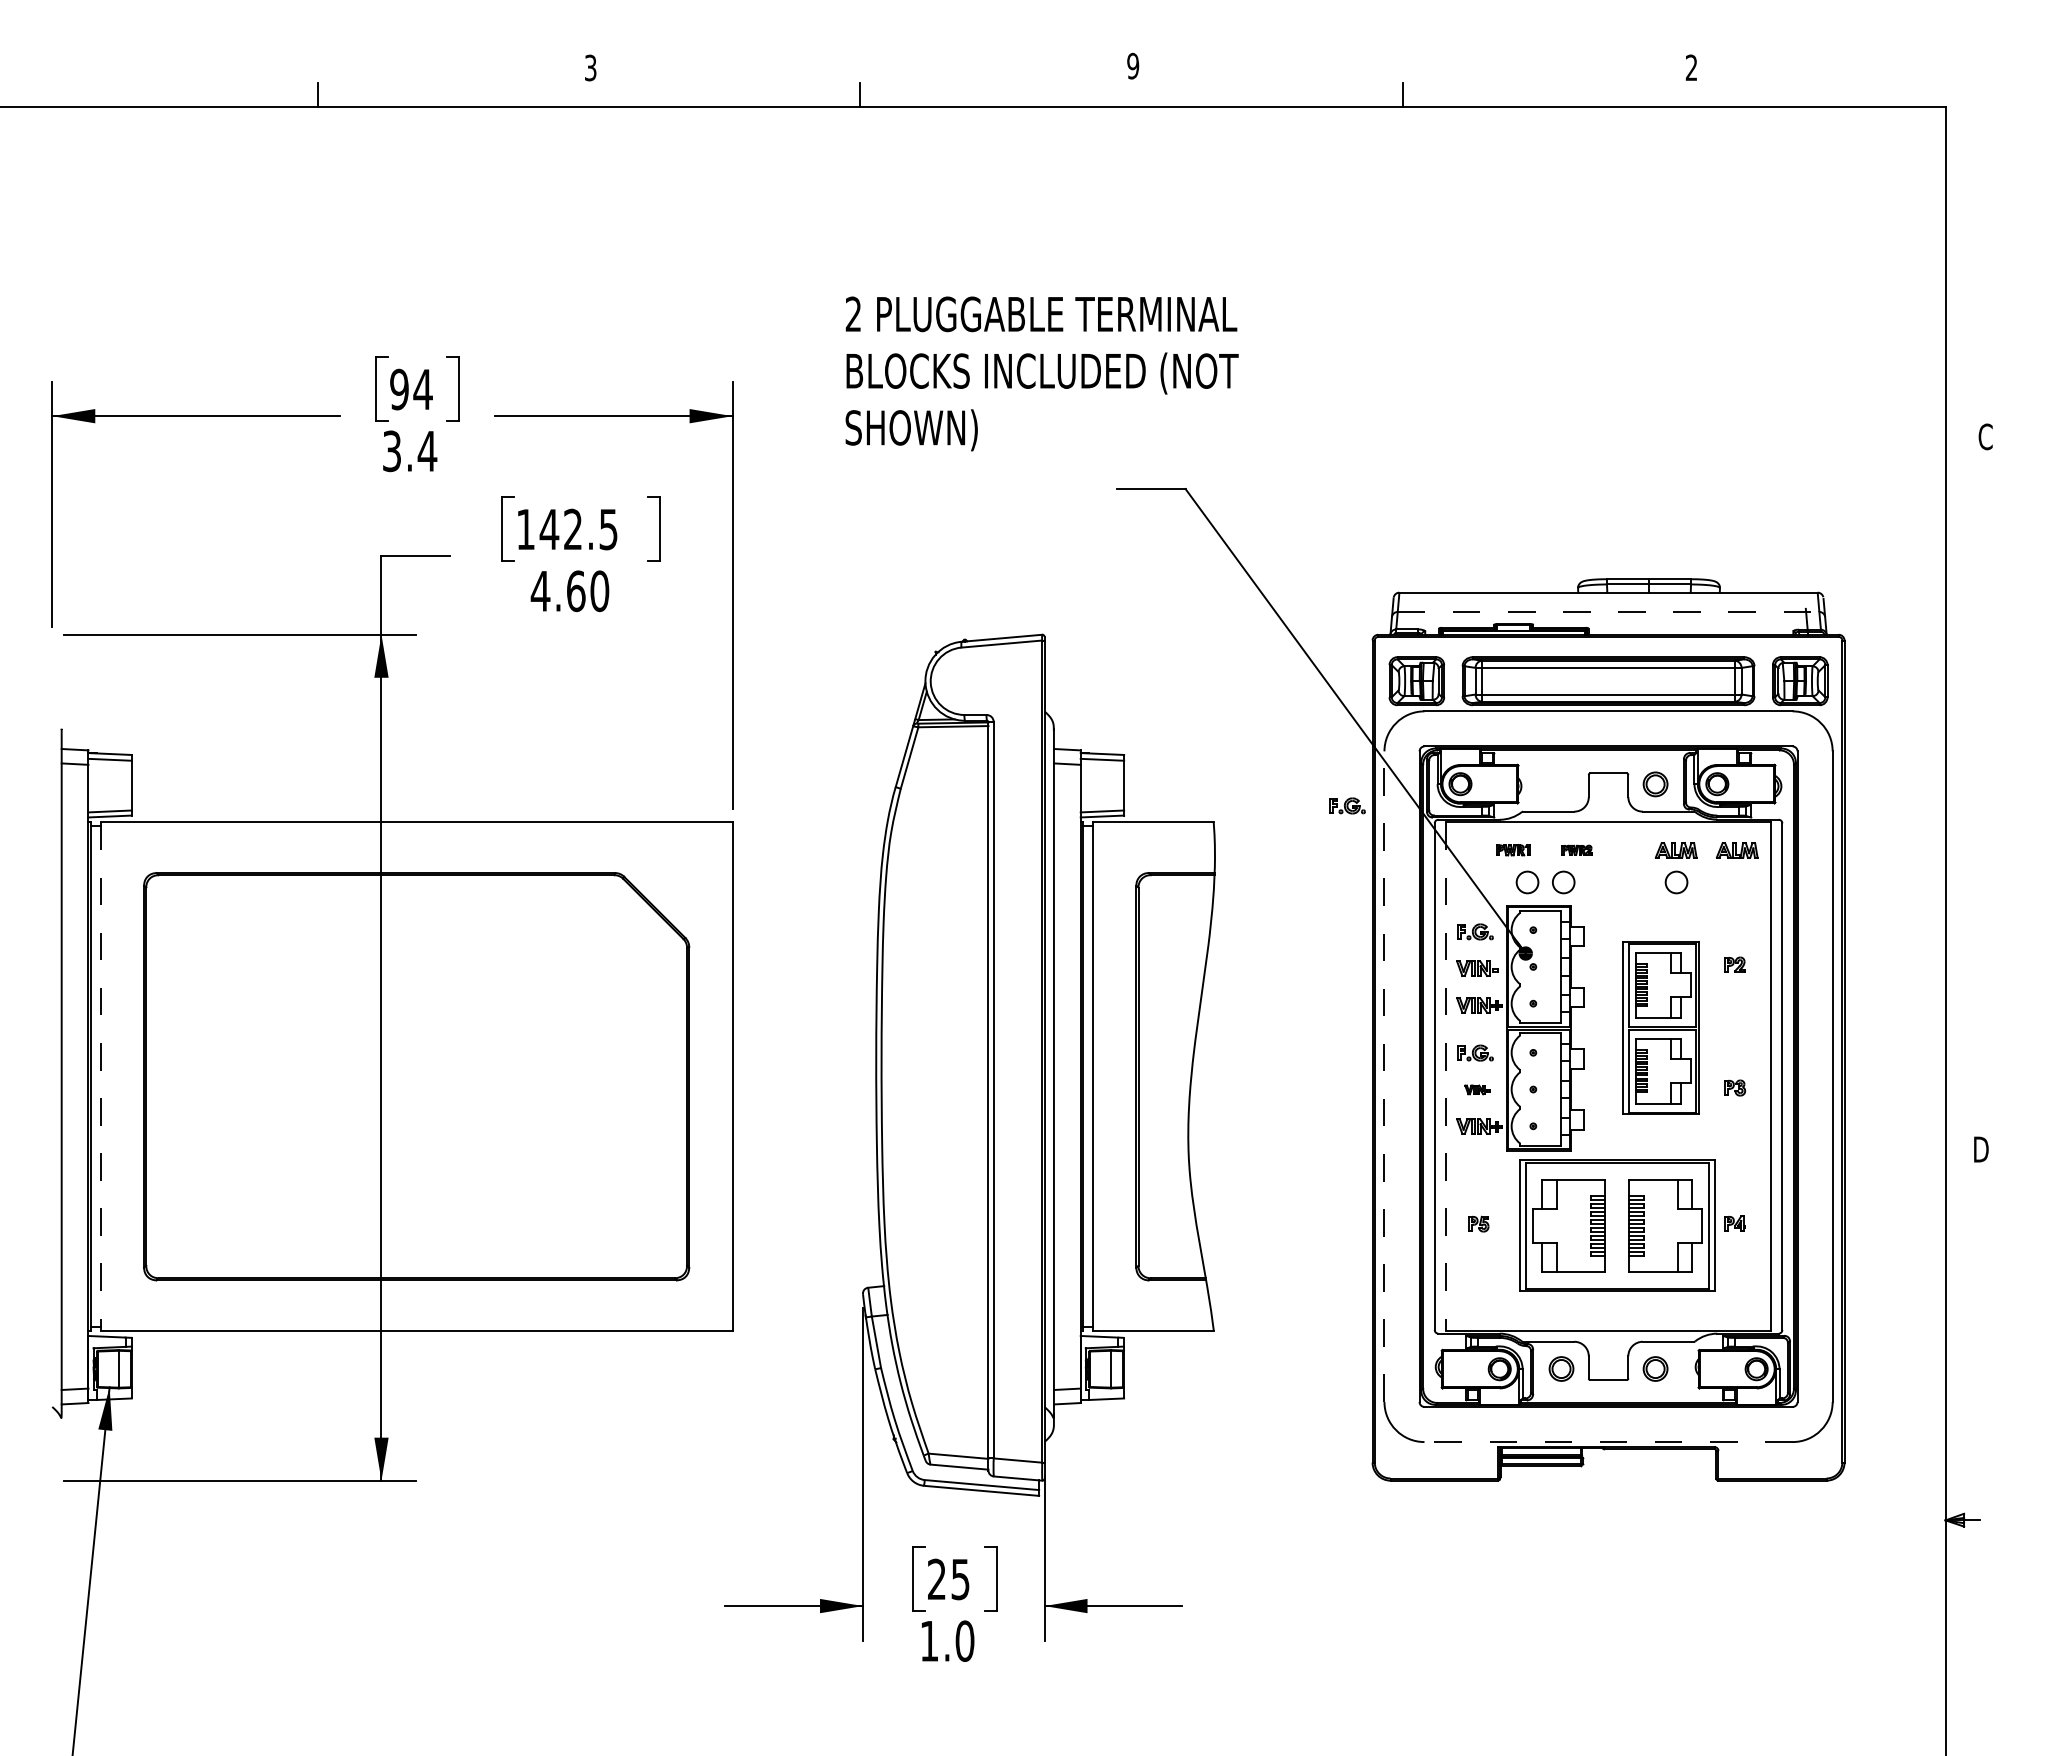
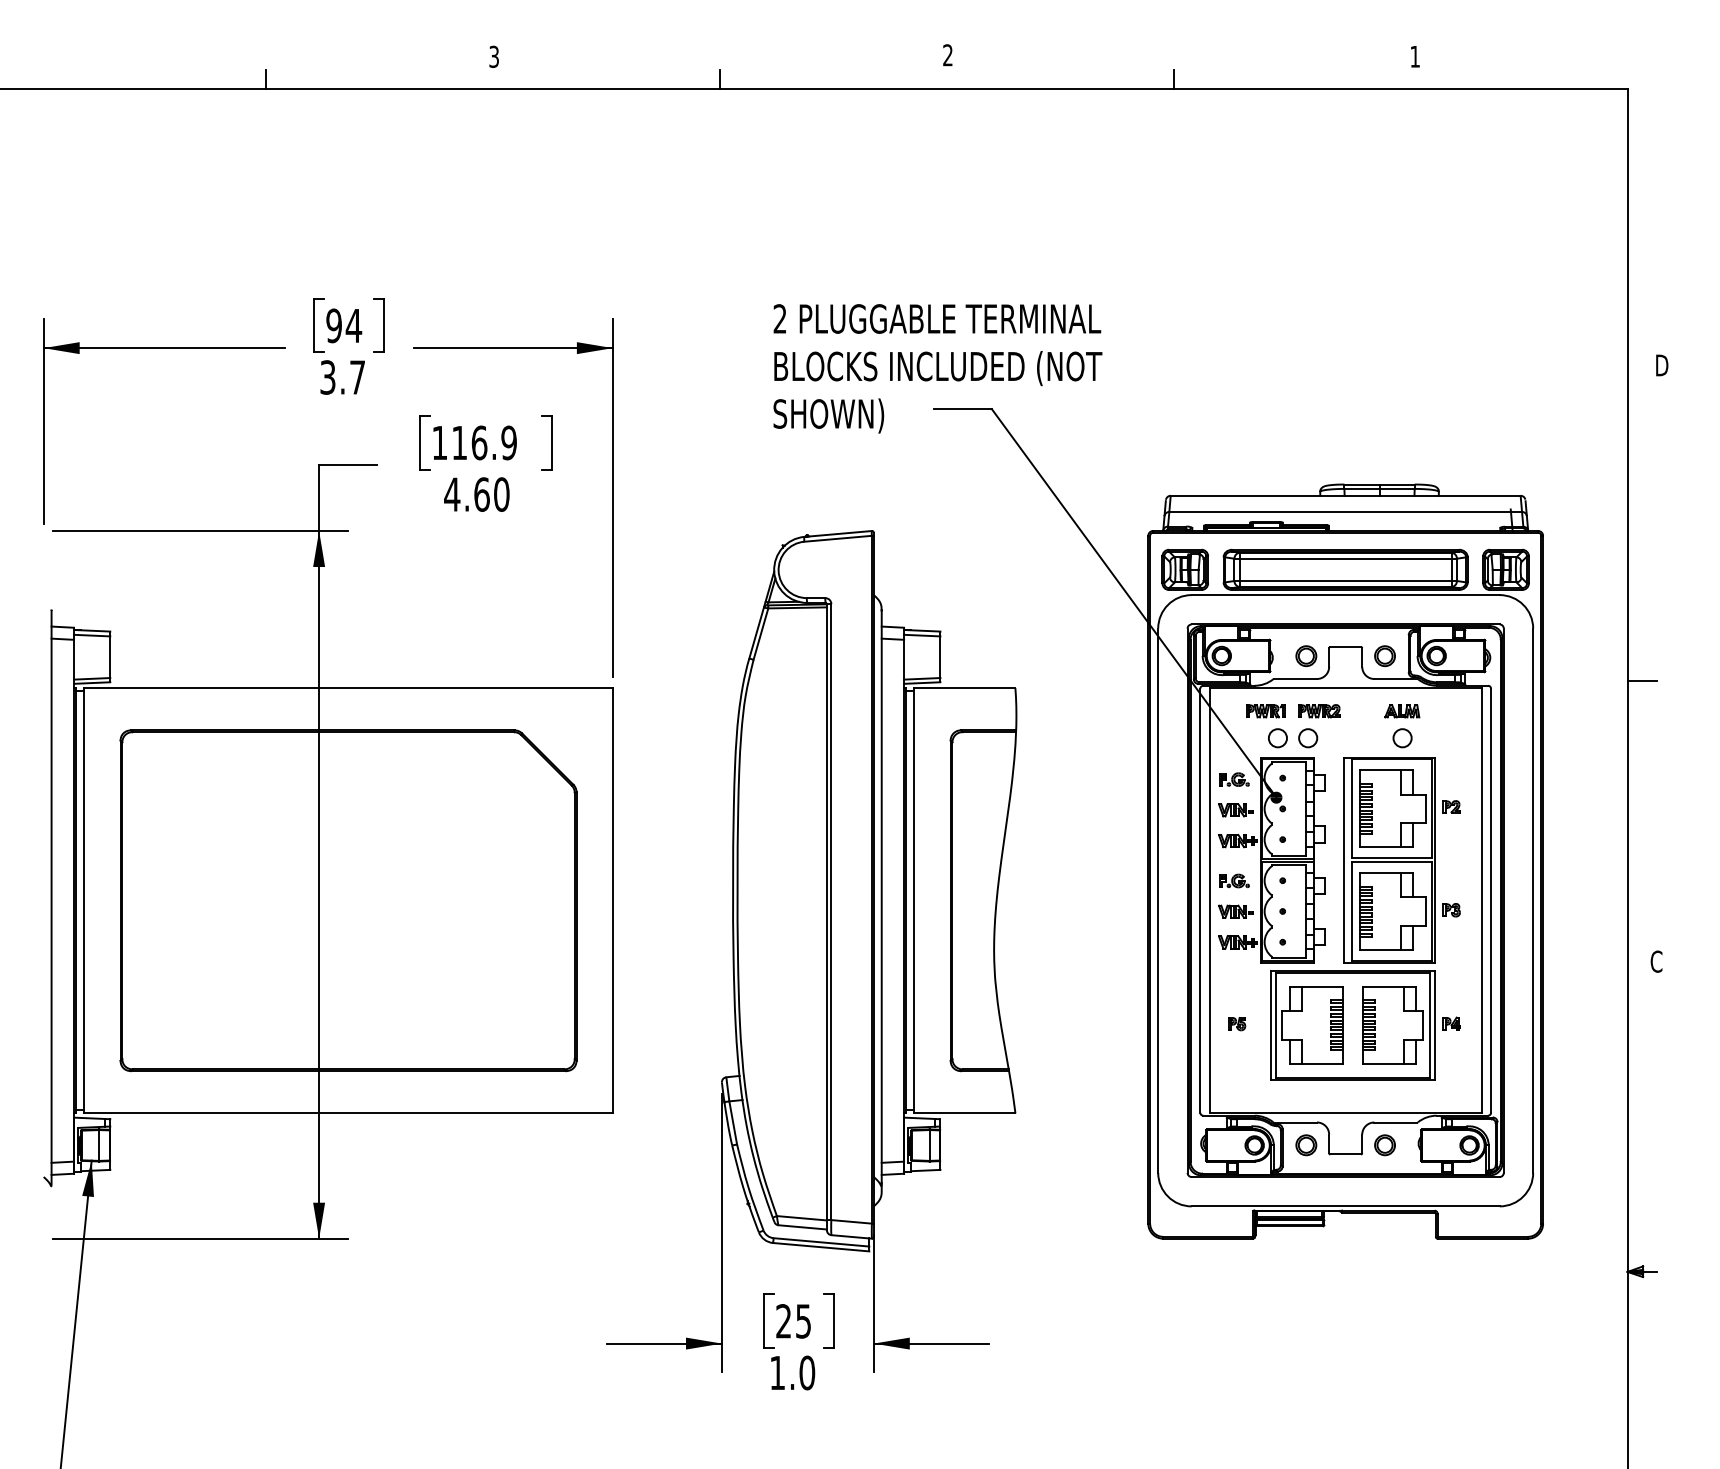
text: (1133, 66) -> (948, 55), 9 -> 2
text: (1691, 67) -> (1415, 56), 2 -> 1
text: (1041, 373) -> (937, 368), moved
text: (1986, 436) -> (1661, 365), C -> D
text: (427, 451) -> (357, 377), 3.4 -> 3.7
text: (578, 529) -> (483, 442), 142.5 -> 116.9
line: (1608, 611) -> (1345, 511), dashed -> solid
part: (1561, 784) -> (1306, 656), added
part: (1347, 805) -> (1127, 673), removed
line: (1962, 814) -> (1641, 681), added
part: (1576, 849) -> (1318, 710), size x1.67
part: (1513, 850) -> (1266, 711), size x1.43
part: (1736, 850) -> (1452, 711), removed
part: (1660, 1028) -> (1389, 860), size x1.43
line: (1384, 1076) -> (1158, 900), dashed -> solid
line: (100, 1077) -> (84, 901), dashed -> solid
line: (1445, 1077) -> (1209, 901), dashed -> solid
part: (1477, 1089) -> (1236, 911), size x1.67
text: (1980, 1149) -> (1656, 961), D -> C
line: (1608, 1442) -> (1345, 1206), dashed -> solid

